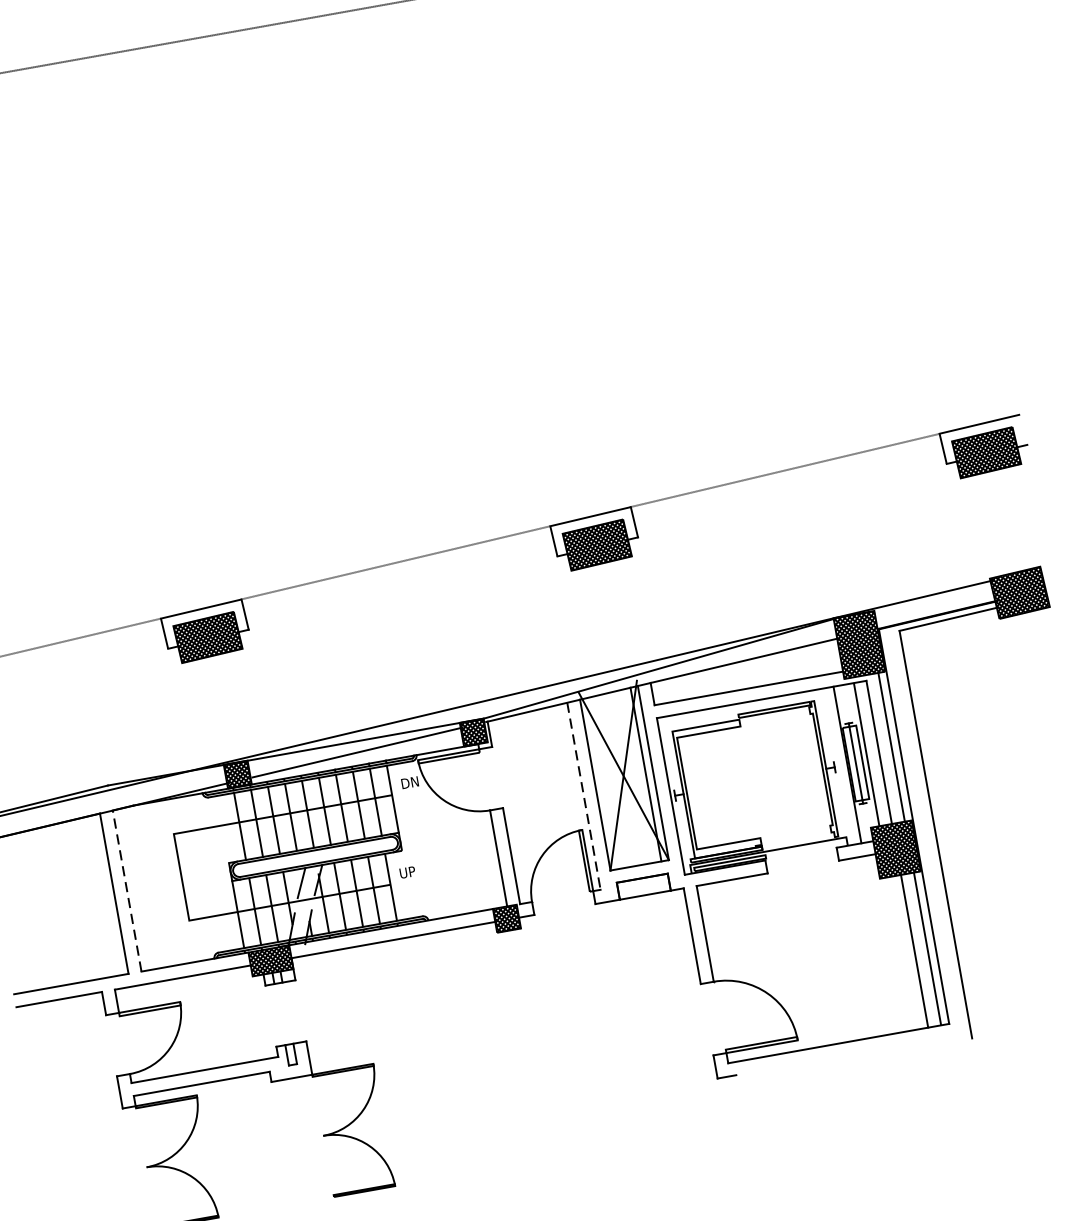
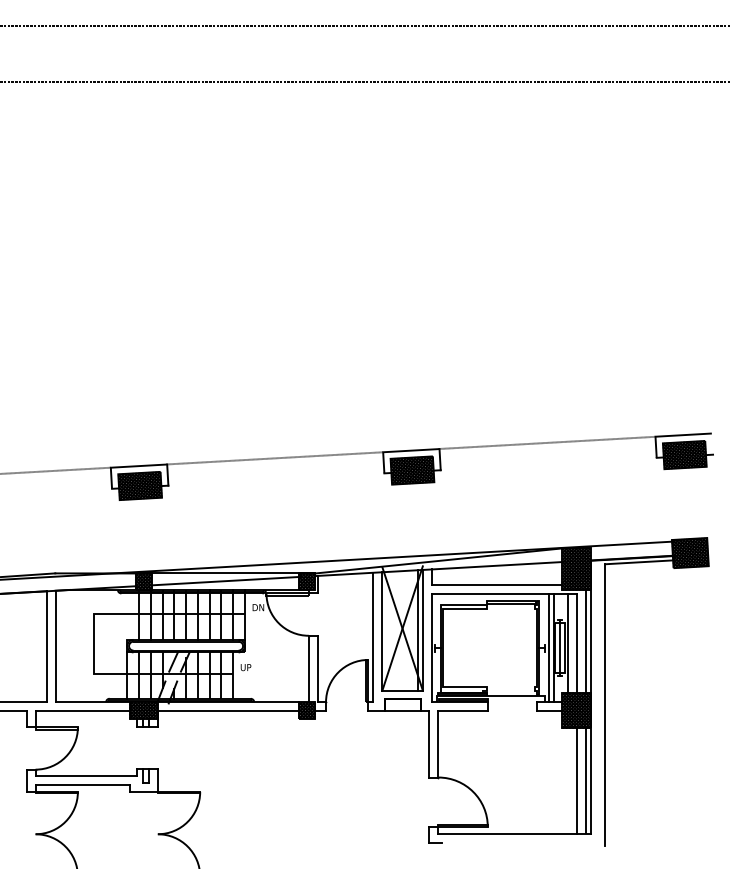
line: (840, 765) -> (549, 647), added
line: (583, 796) -> (373, 637), dashed -> solid
line: (127, 891) -> (55, 646), dashed -> solid

